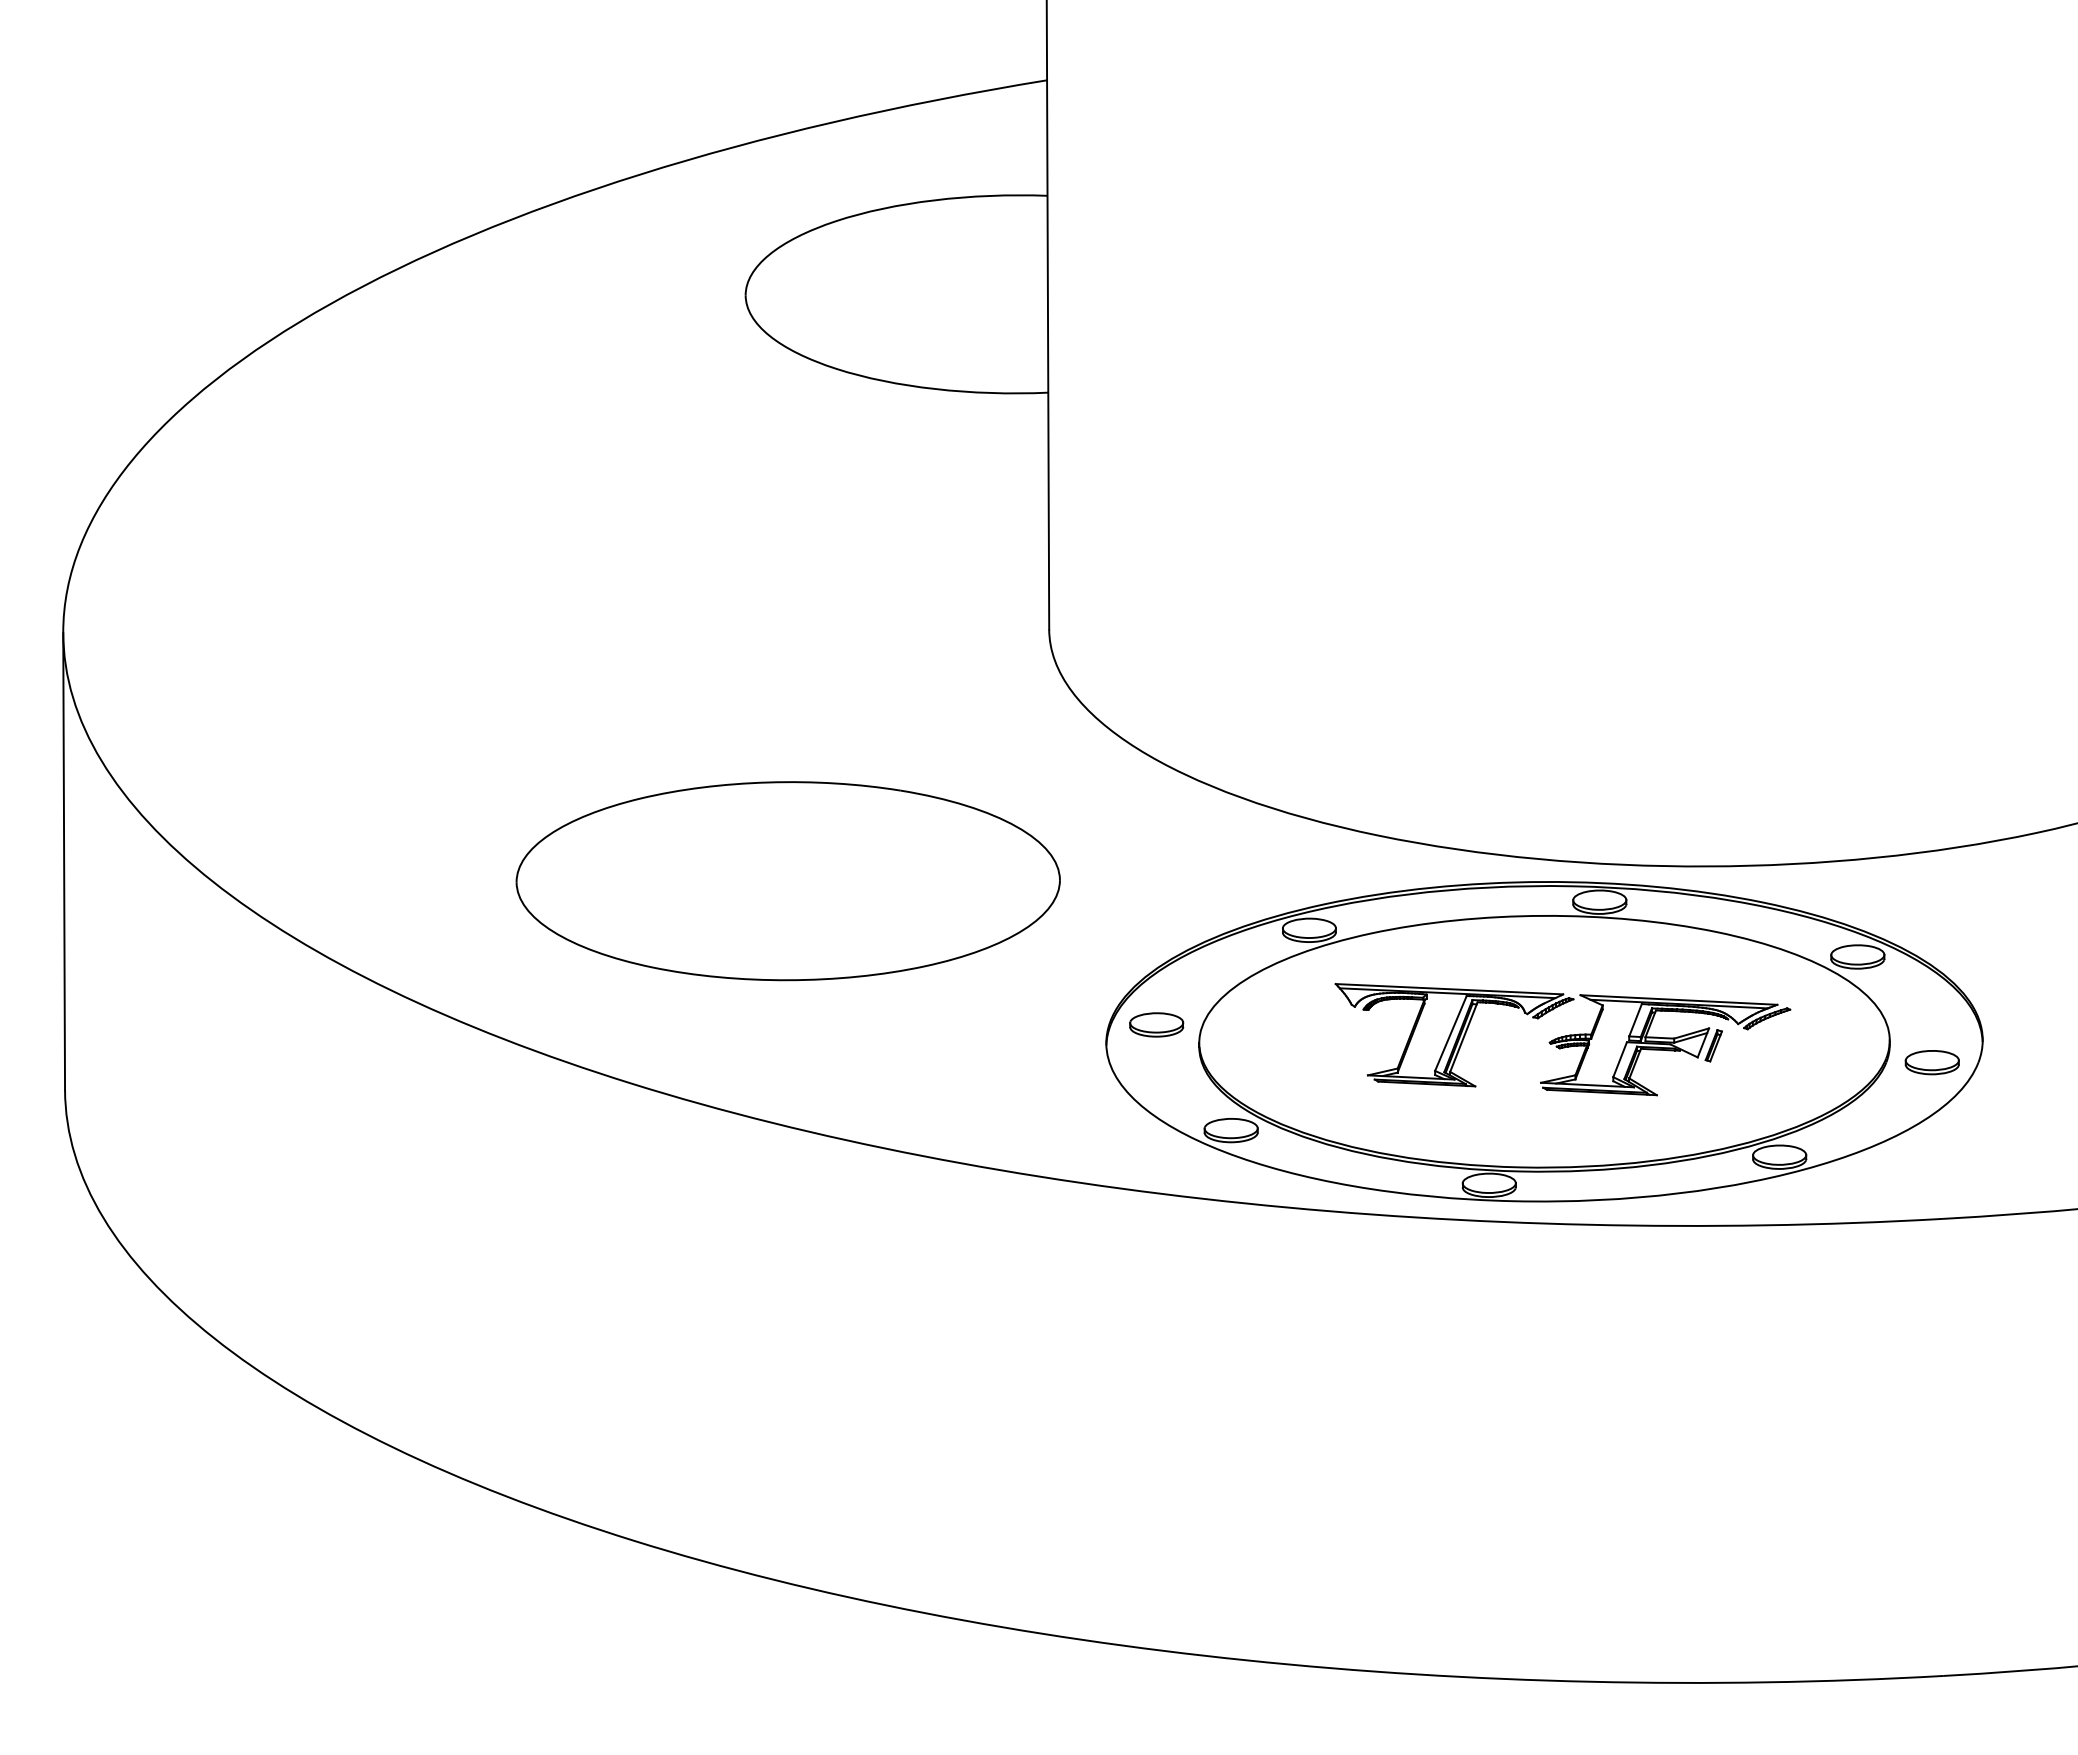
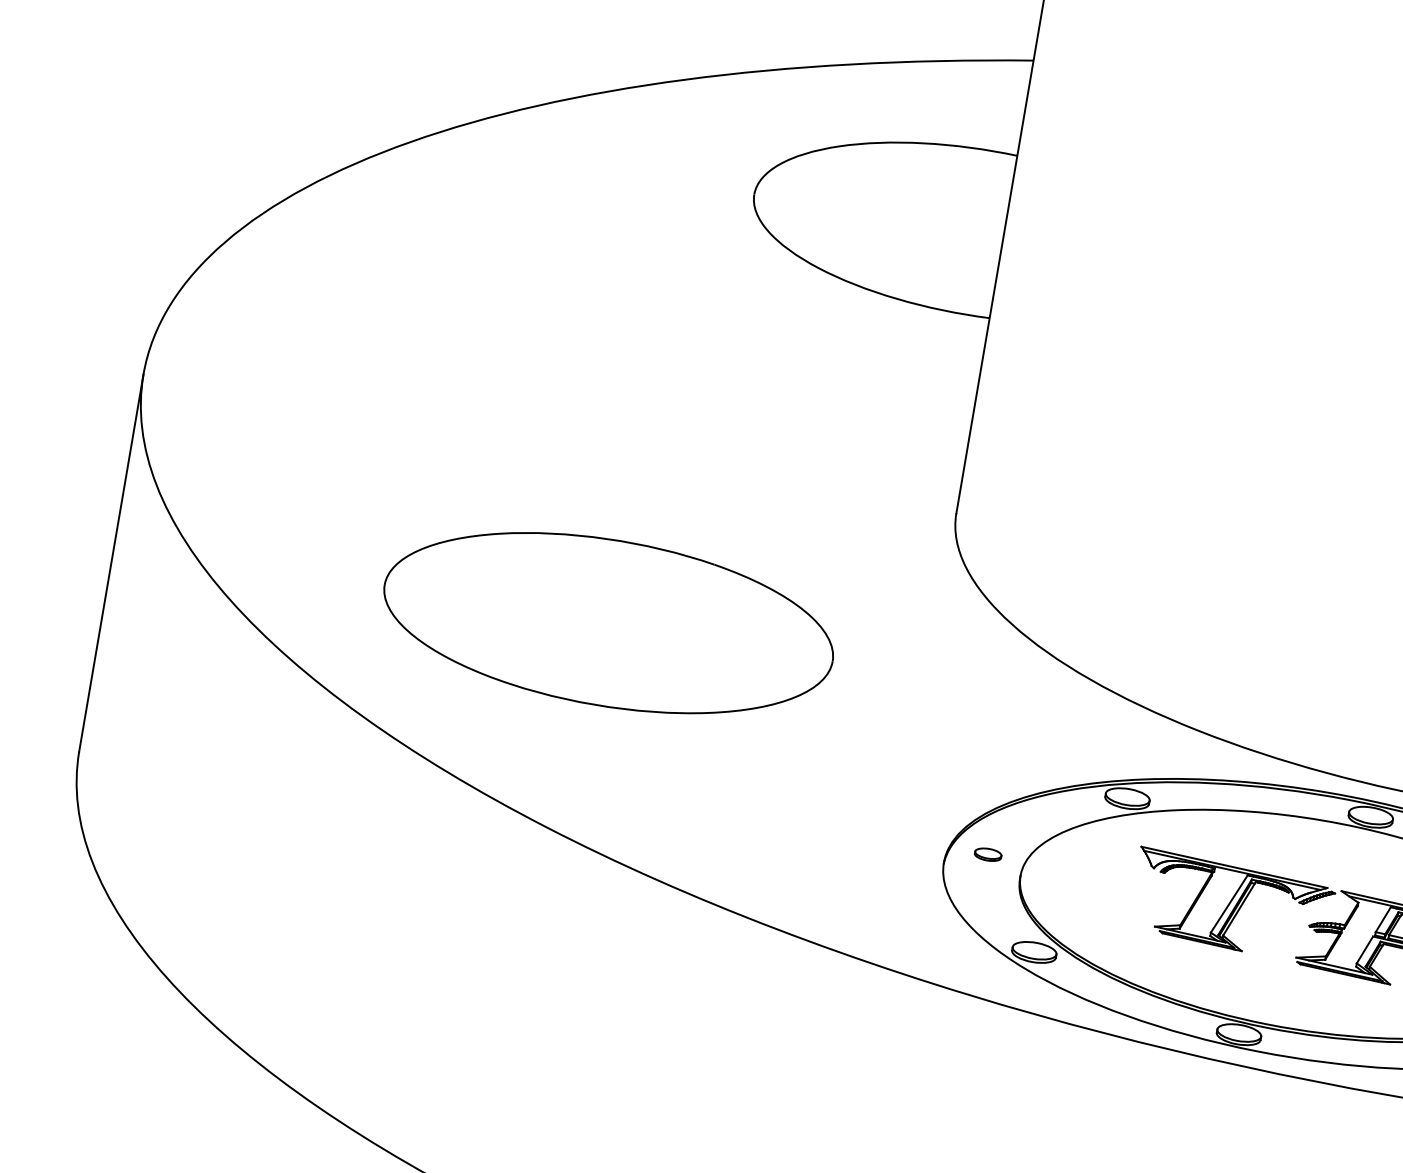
part: (787, 881) -> (608, 623), moved
part: (1156, 1024) -> (987, 854), size x0.6

